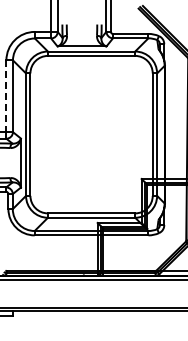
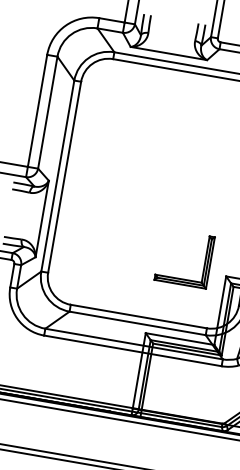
line: (6, 96) -> (37, 111), dashed -> solid
part: (126, 171) -> (204, 260), added

